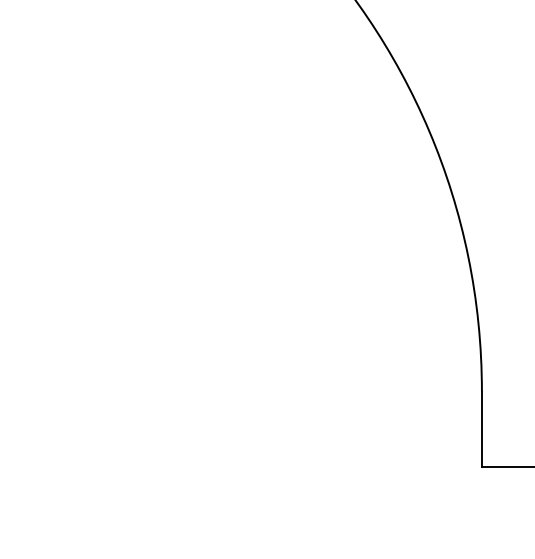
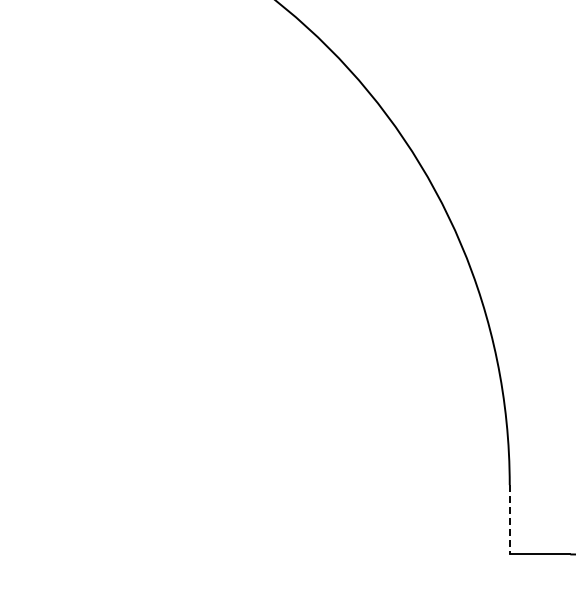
line: (481, 428) -> (509, 519), solid -> dashed

